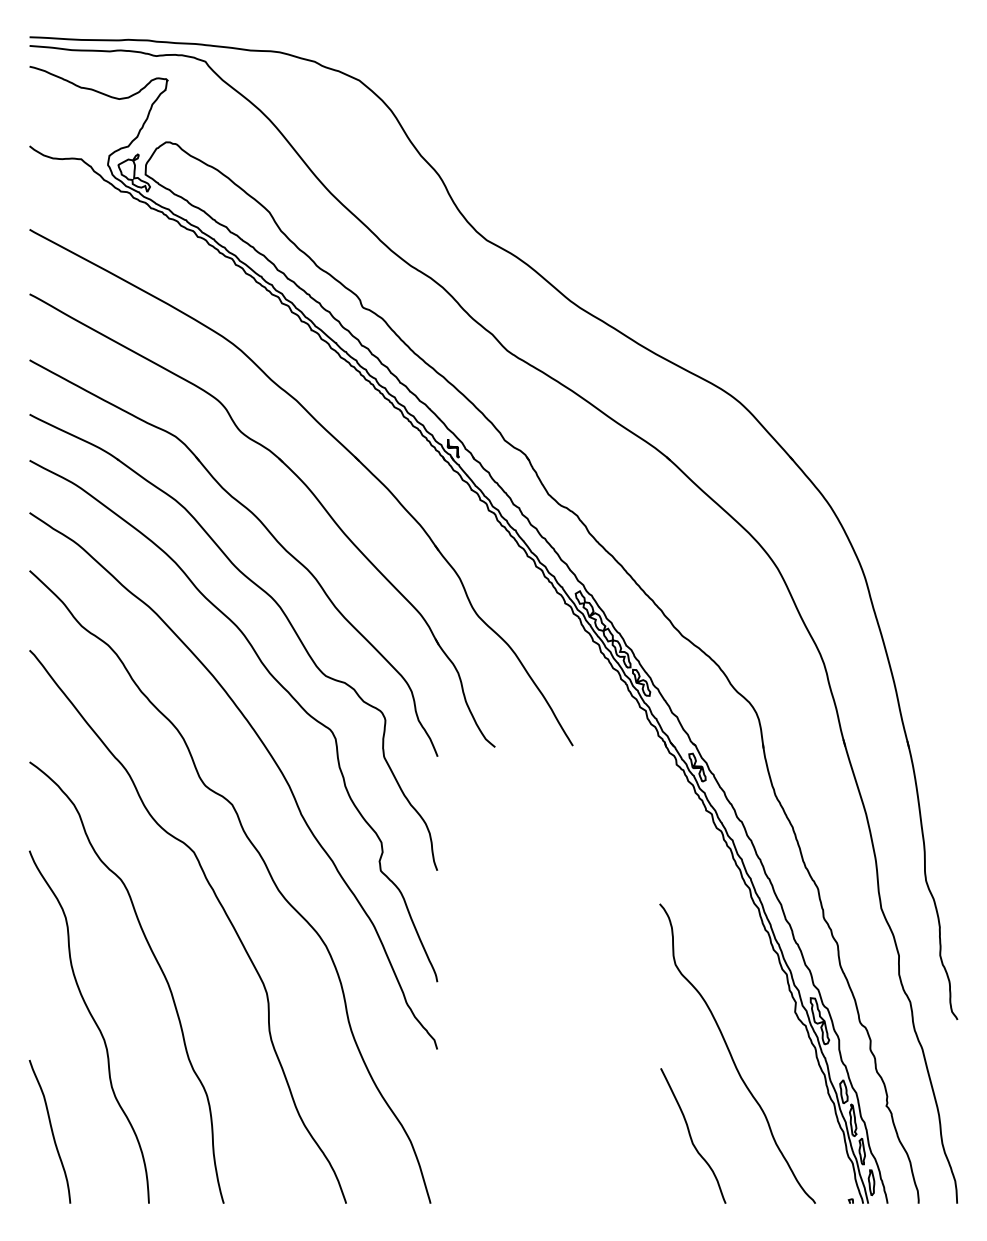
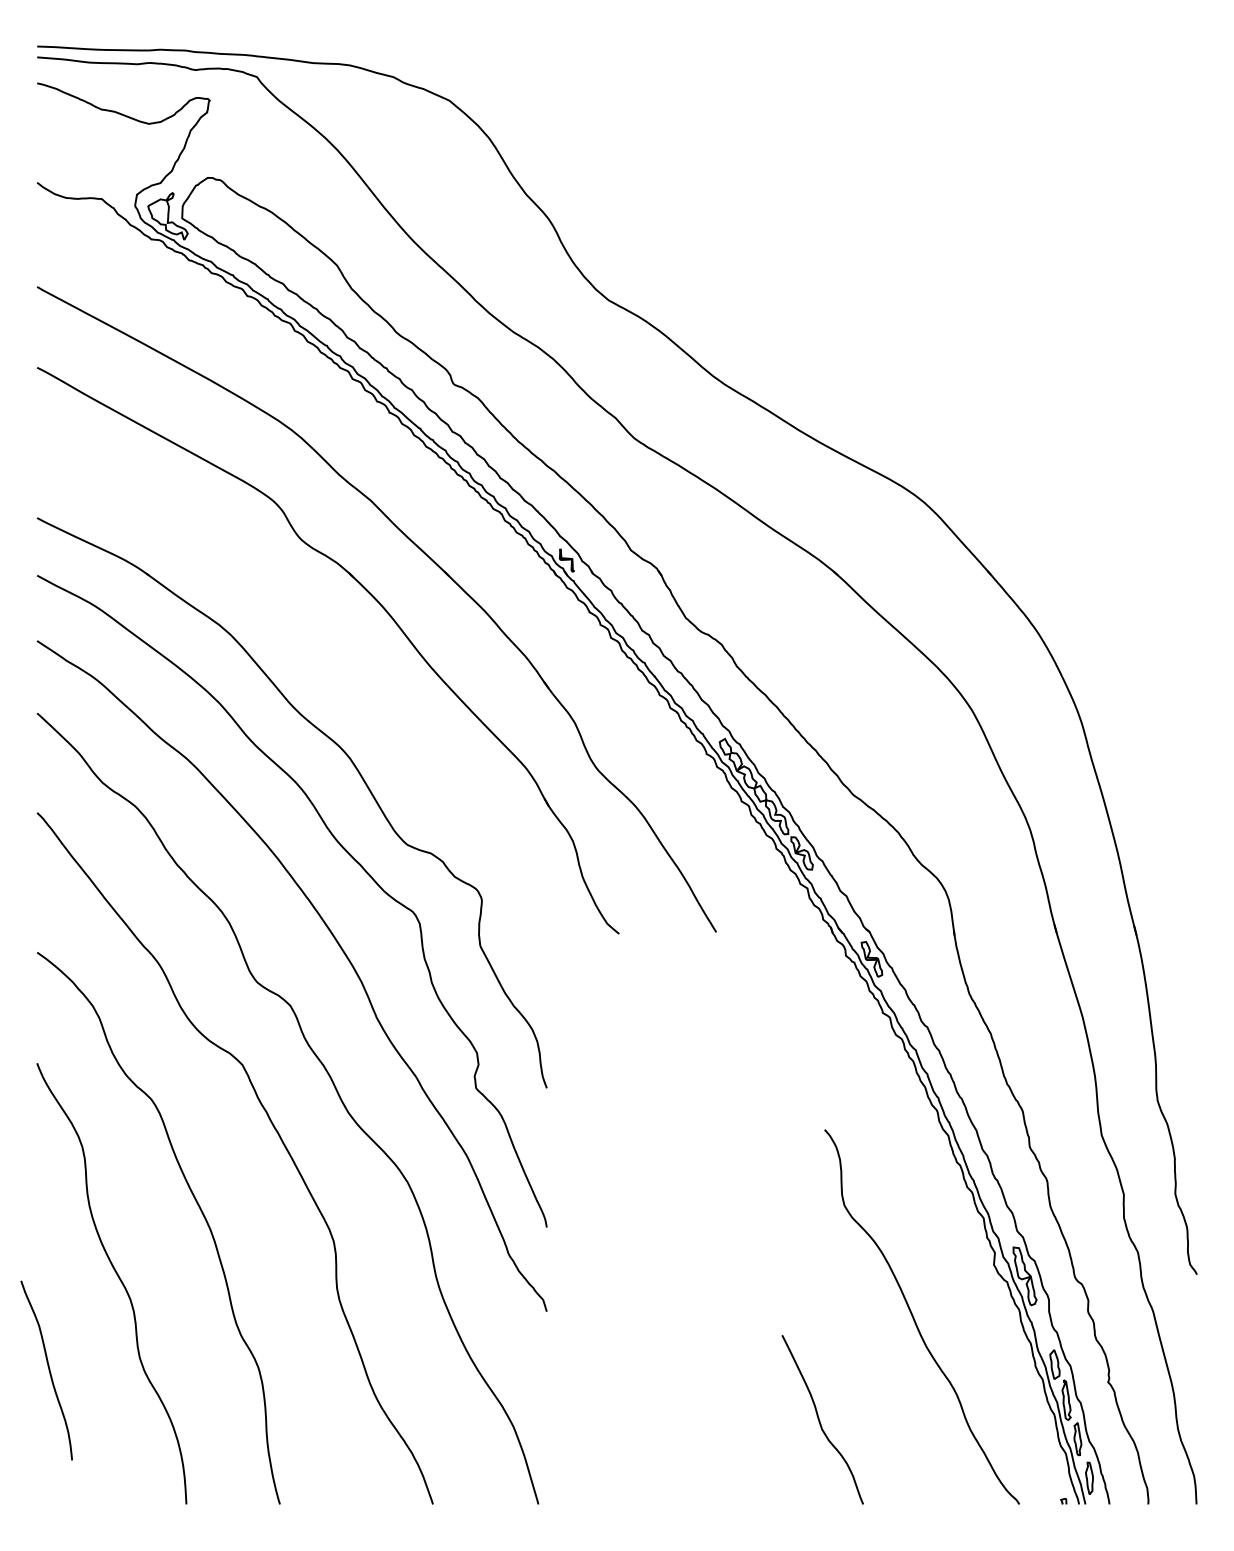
part: (266, 530) -> (333, 662), removed
curve: (51, 1131) -> (48, 1370), moved
curve: (691, 1136) -> (820, 1420), moved

